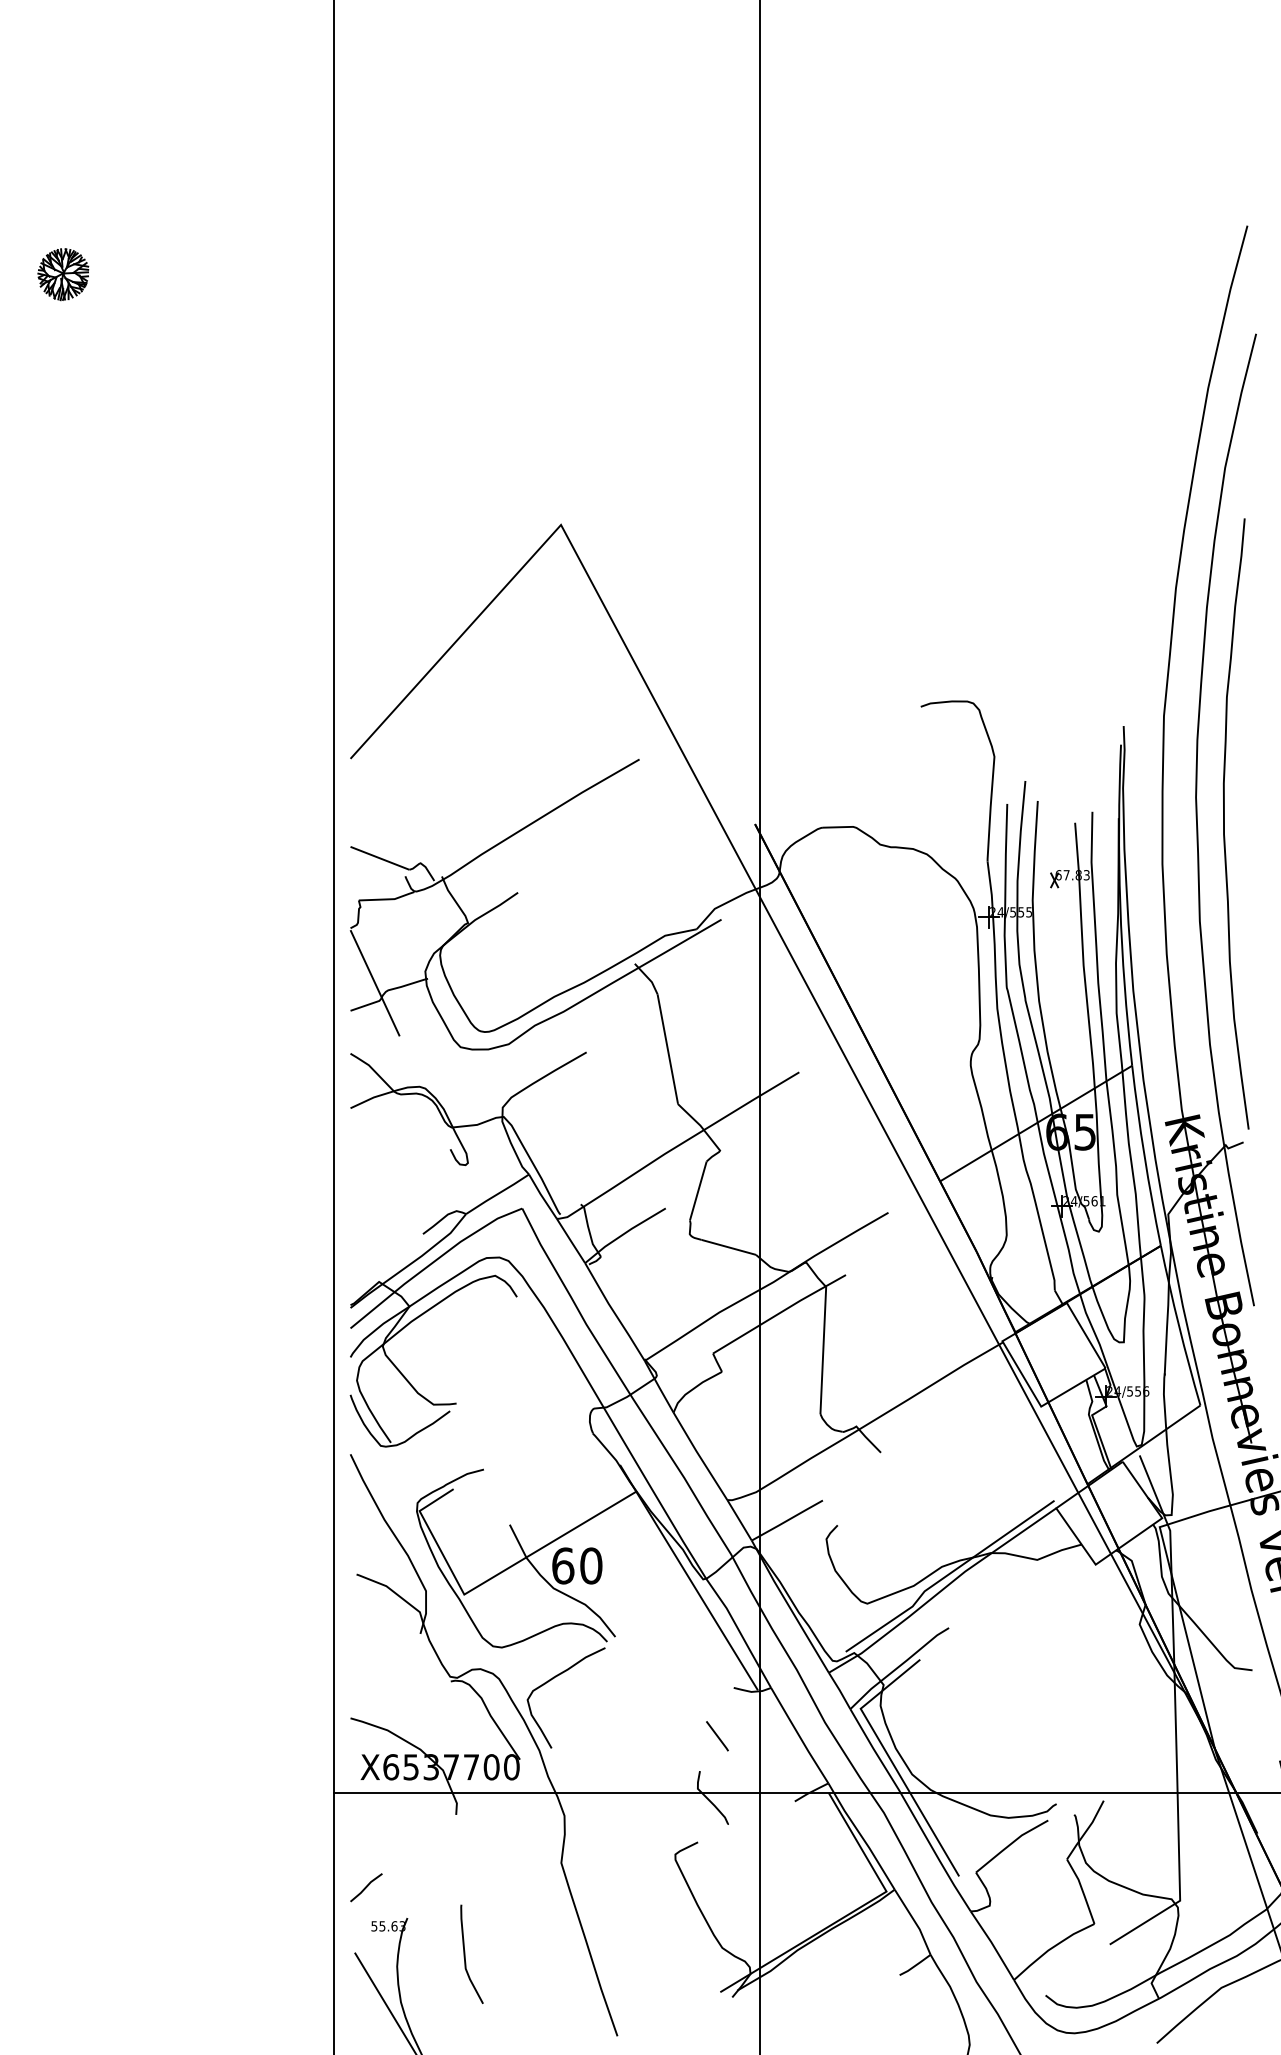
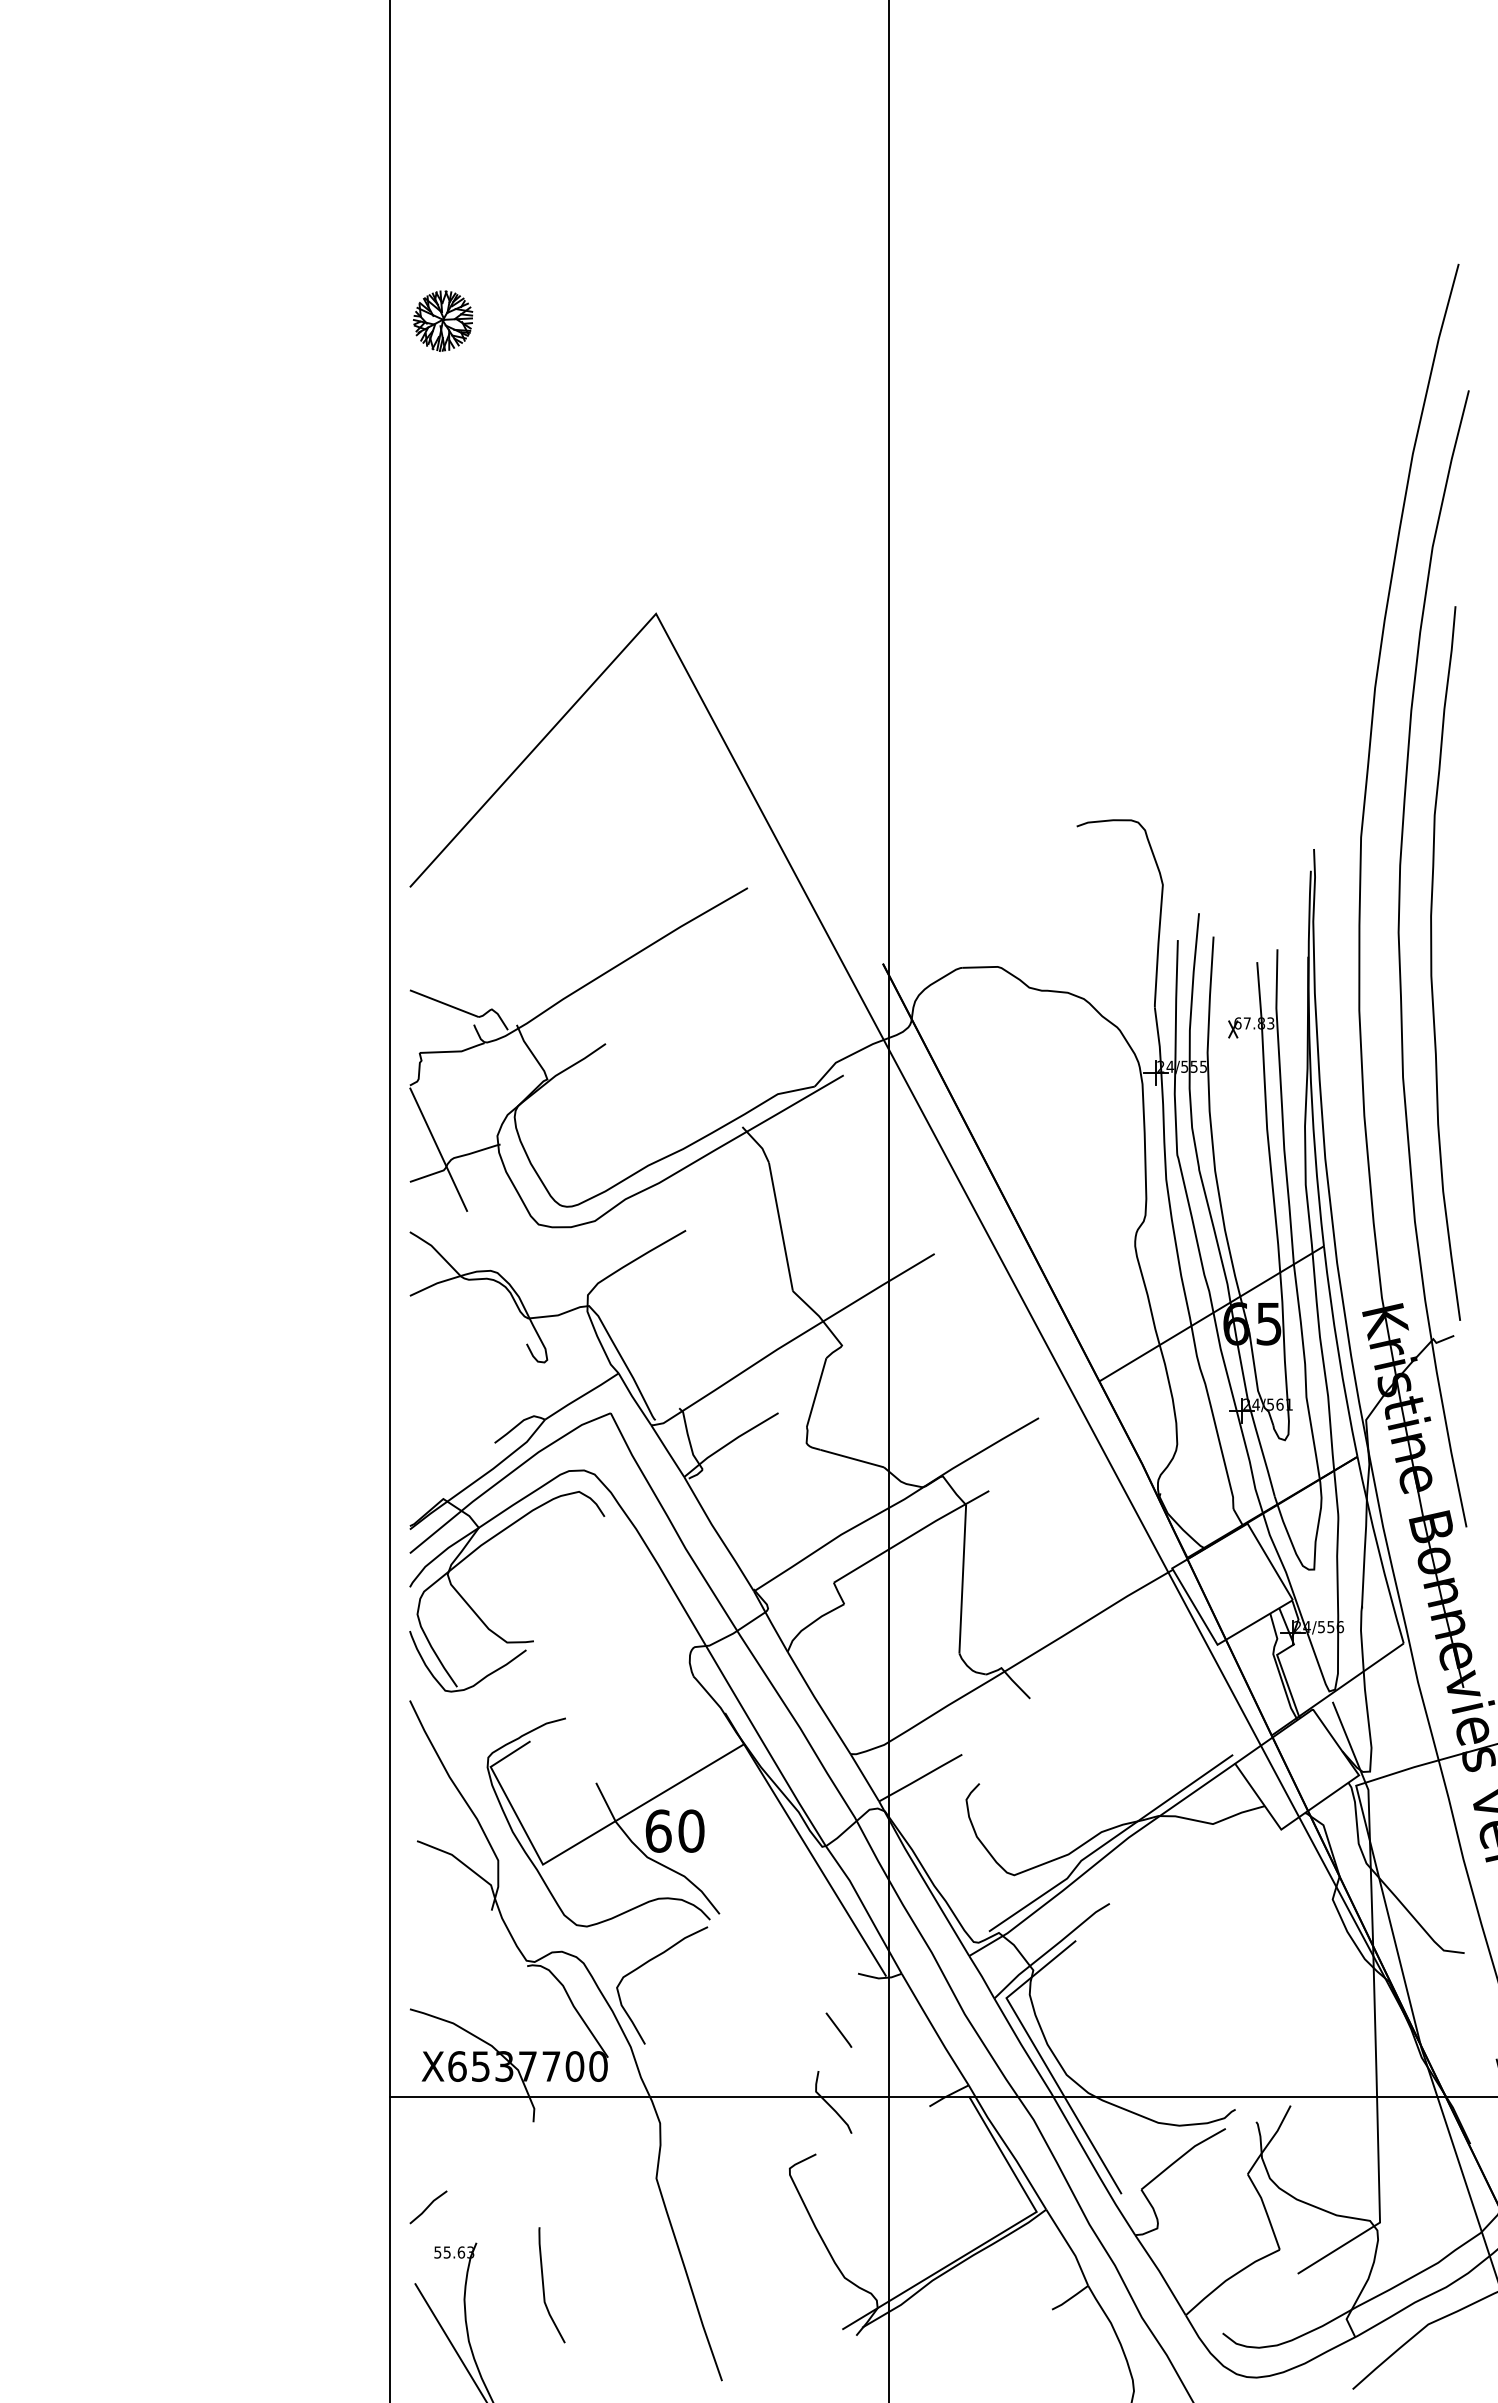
part: (63, 274) -> (443, 320), moved

